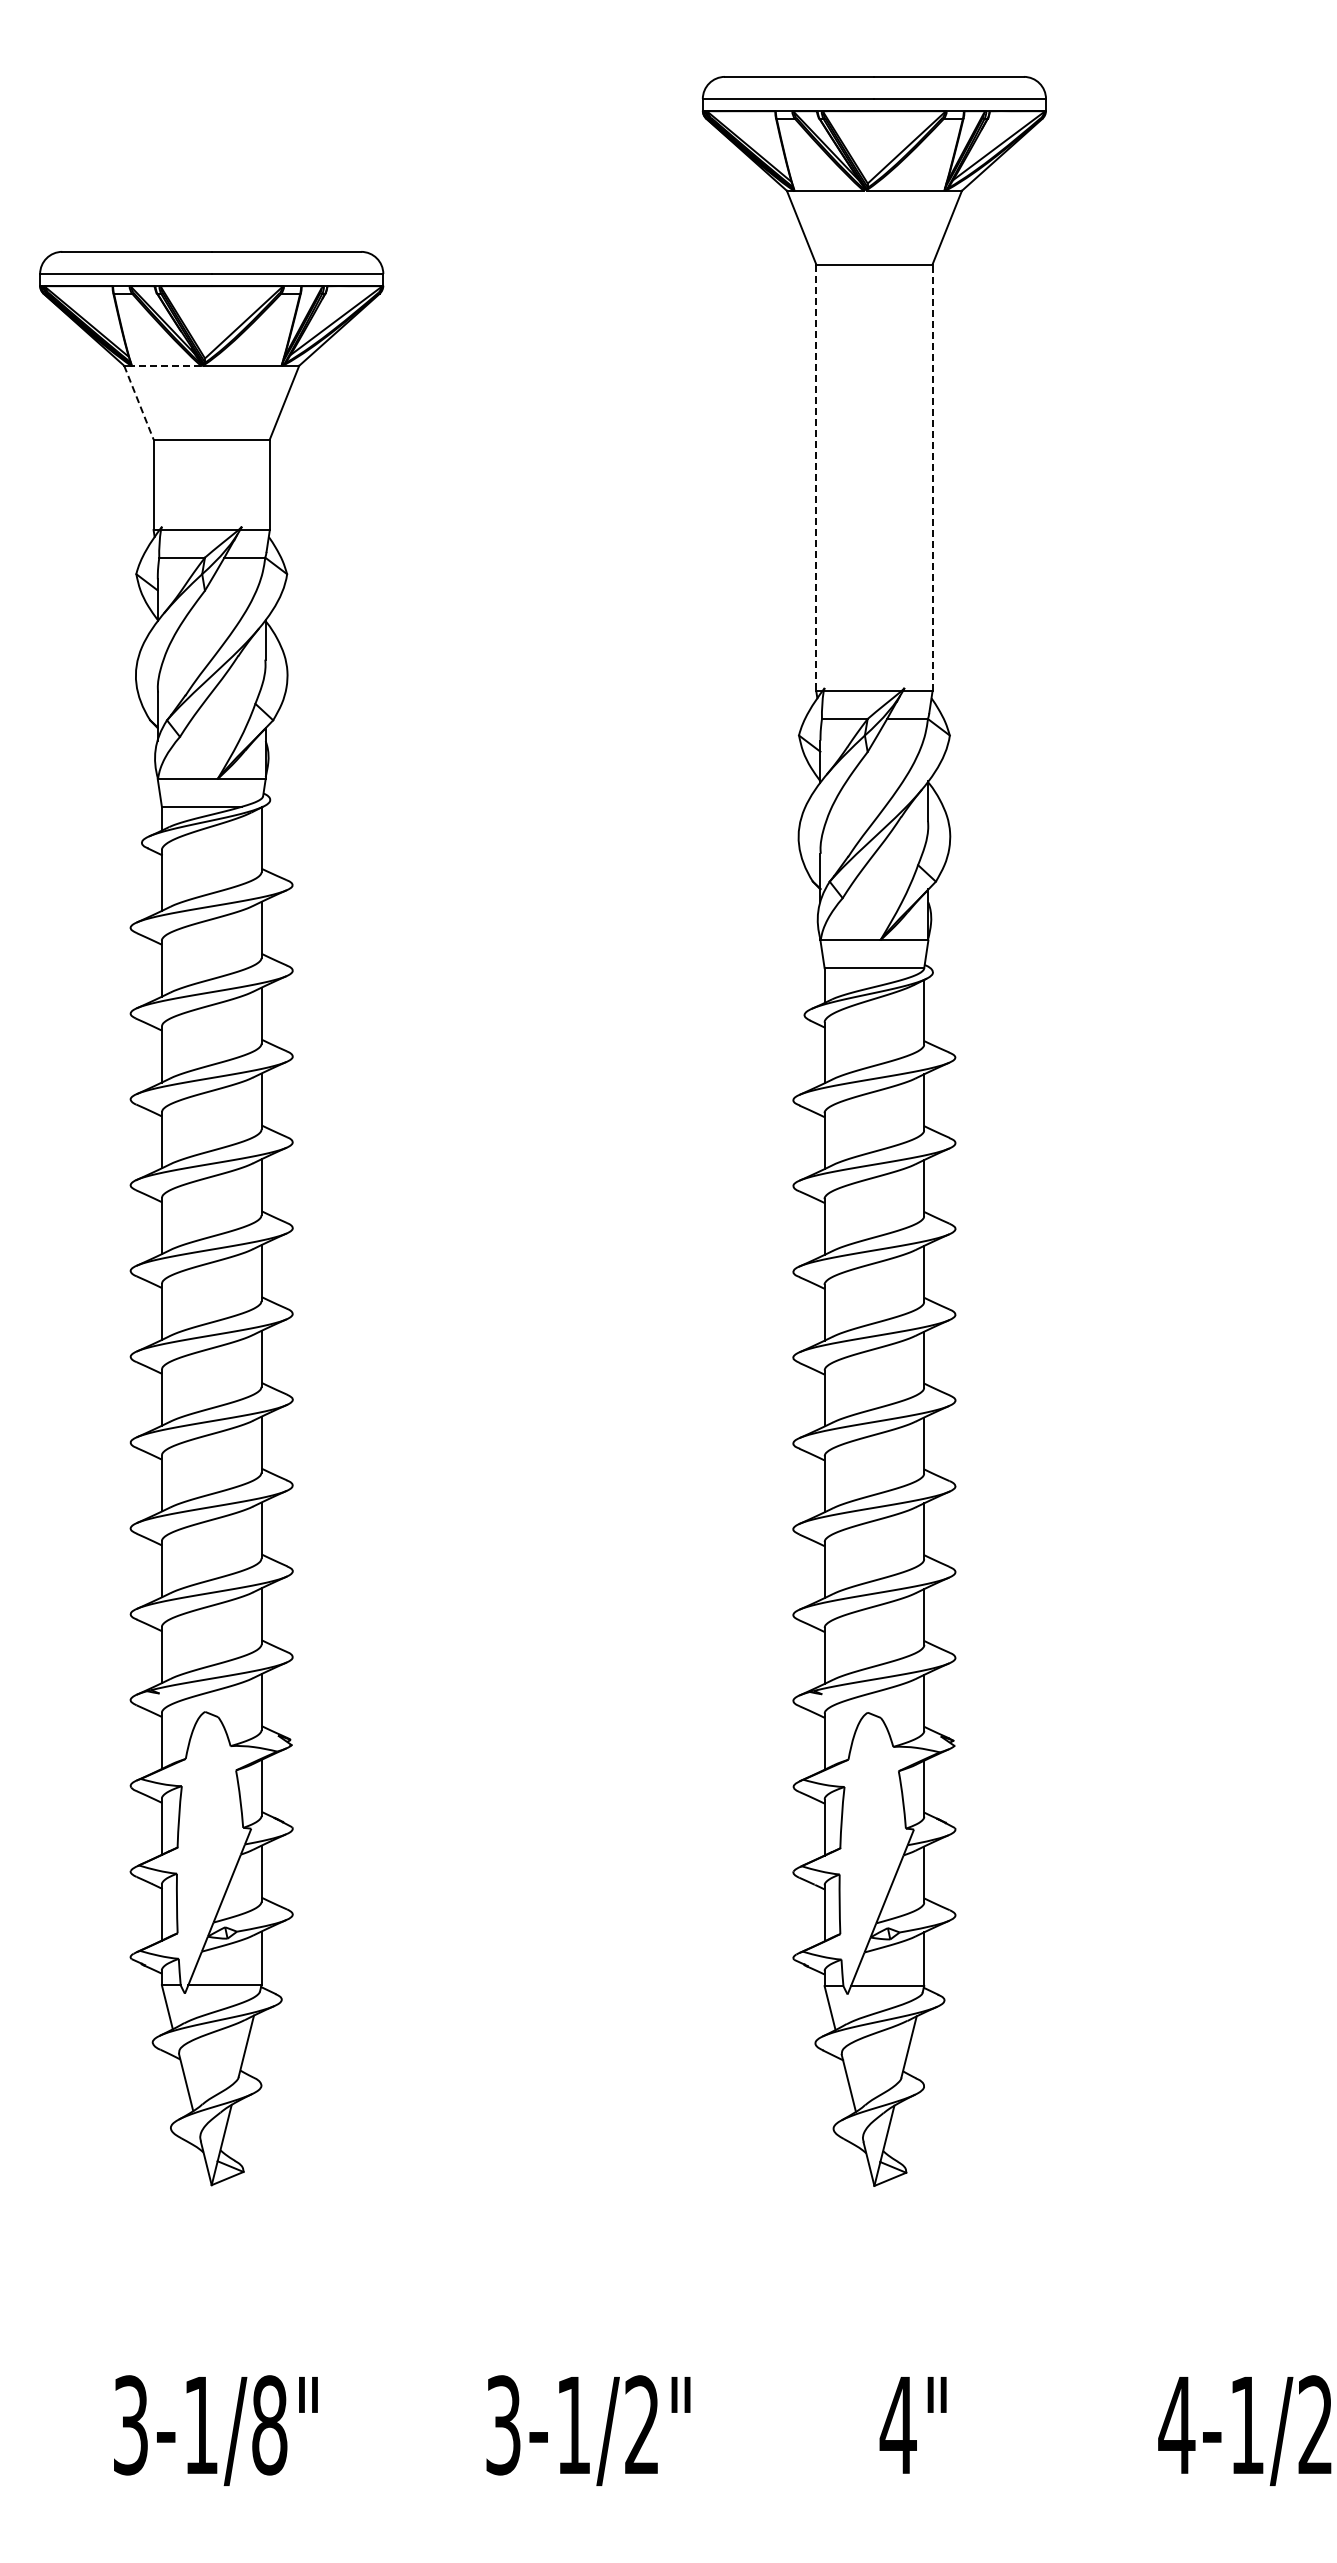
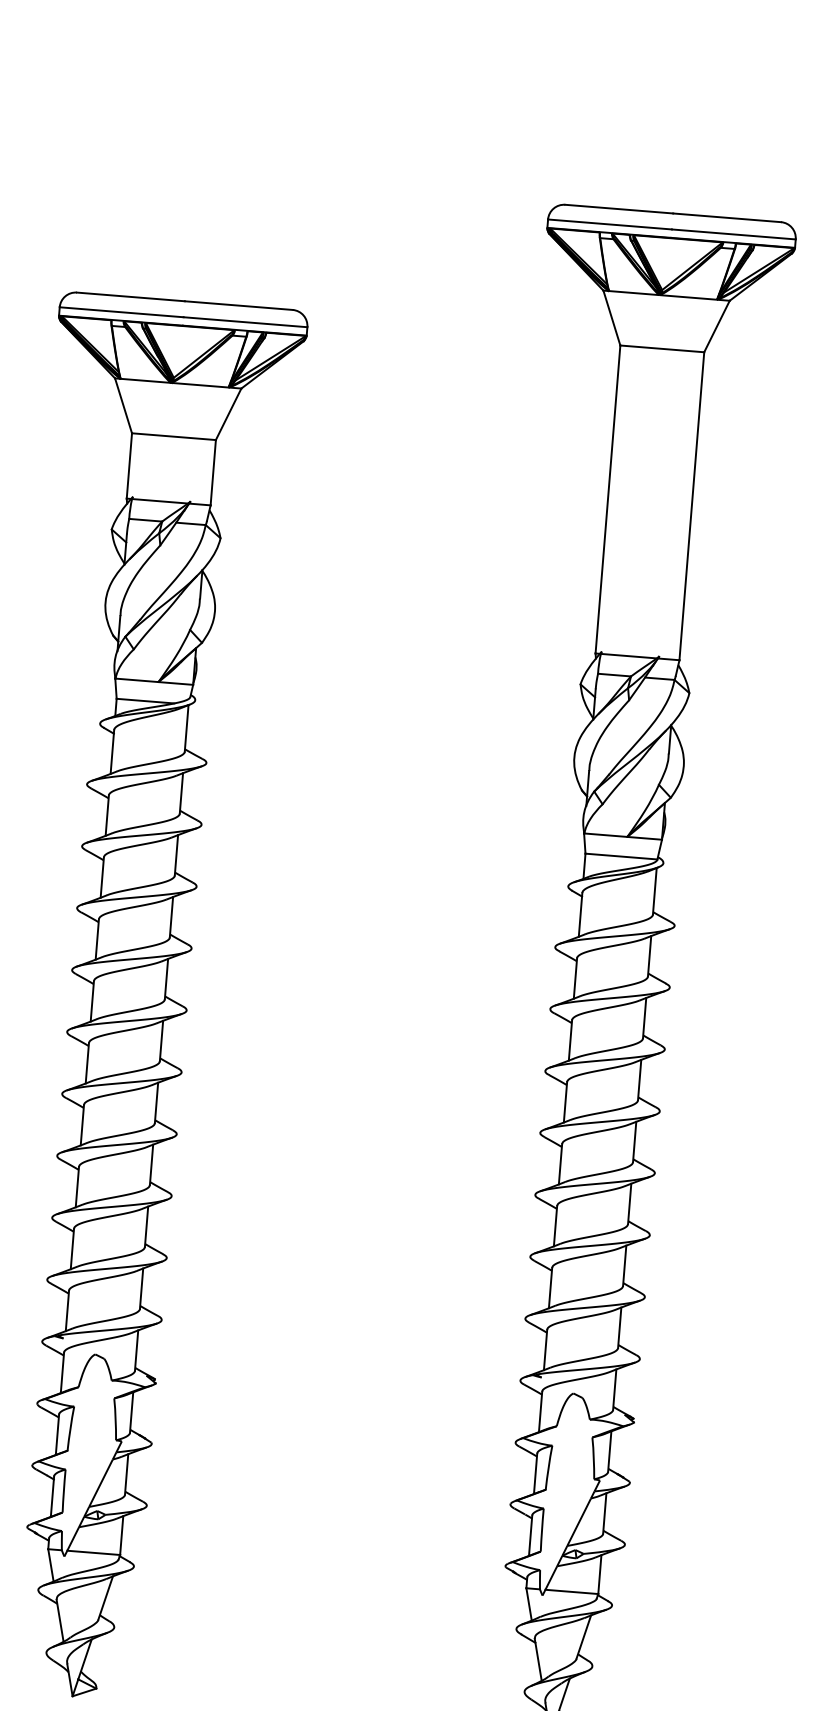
line: (166, 365) -> (145, 380), dashed -> solid
line: (138, 402) -> (123, 405), dashed -> solid
line: (932, 477) -> (691, 505), dashed -> solid
line: (816, 478) -> (608, 499), dashed -> solid

